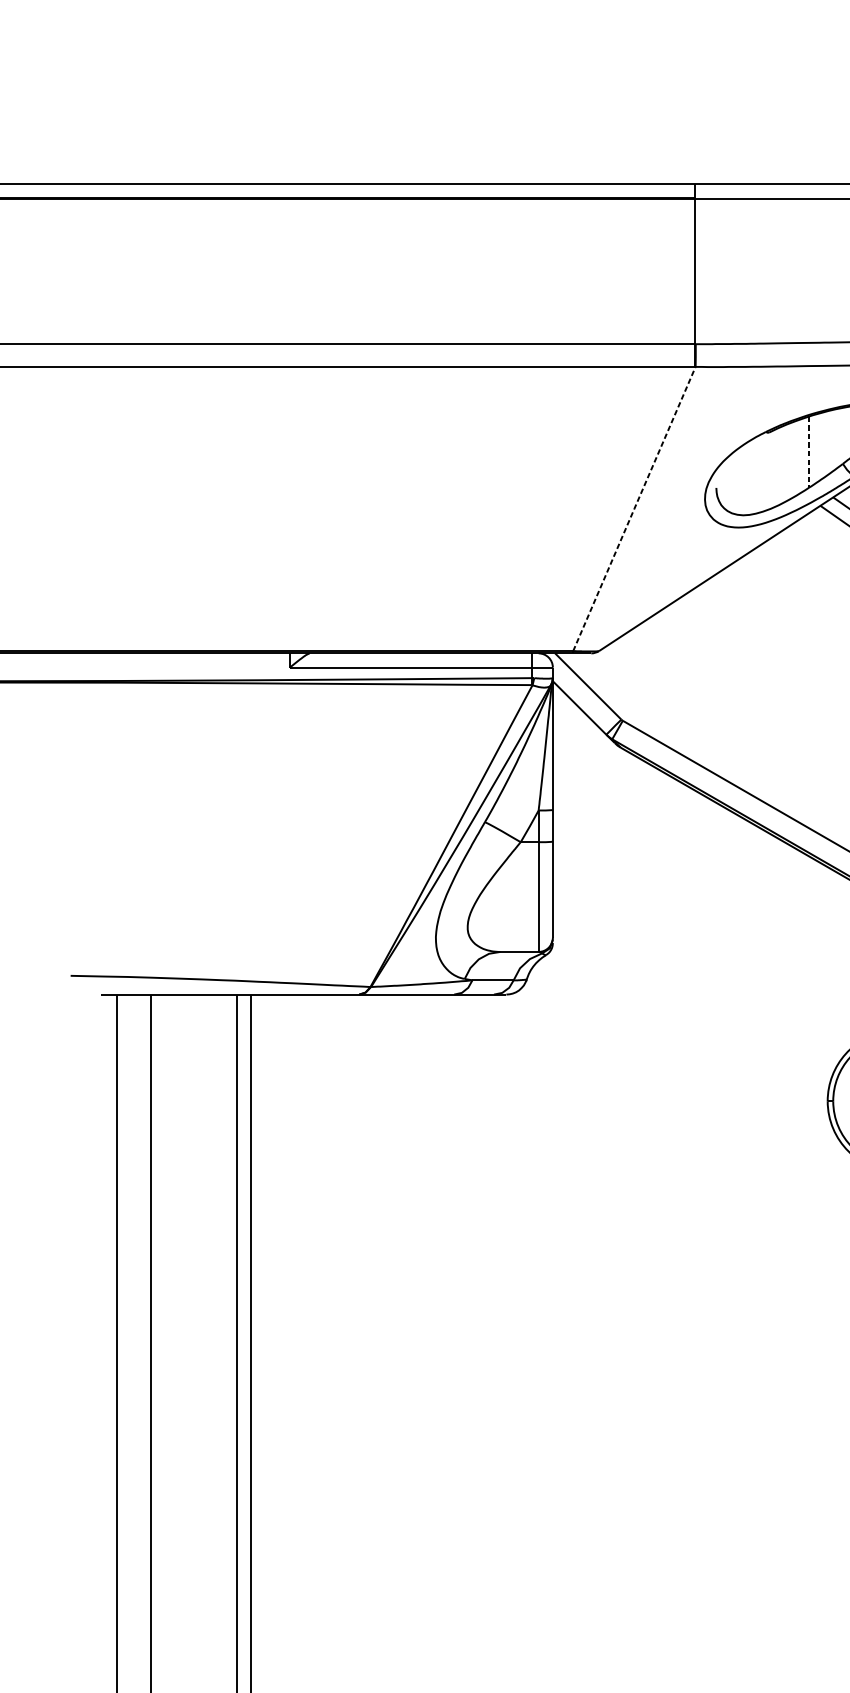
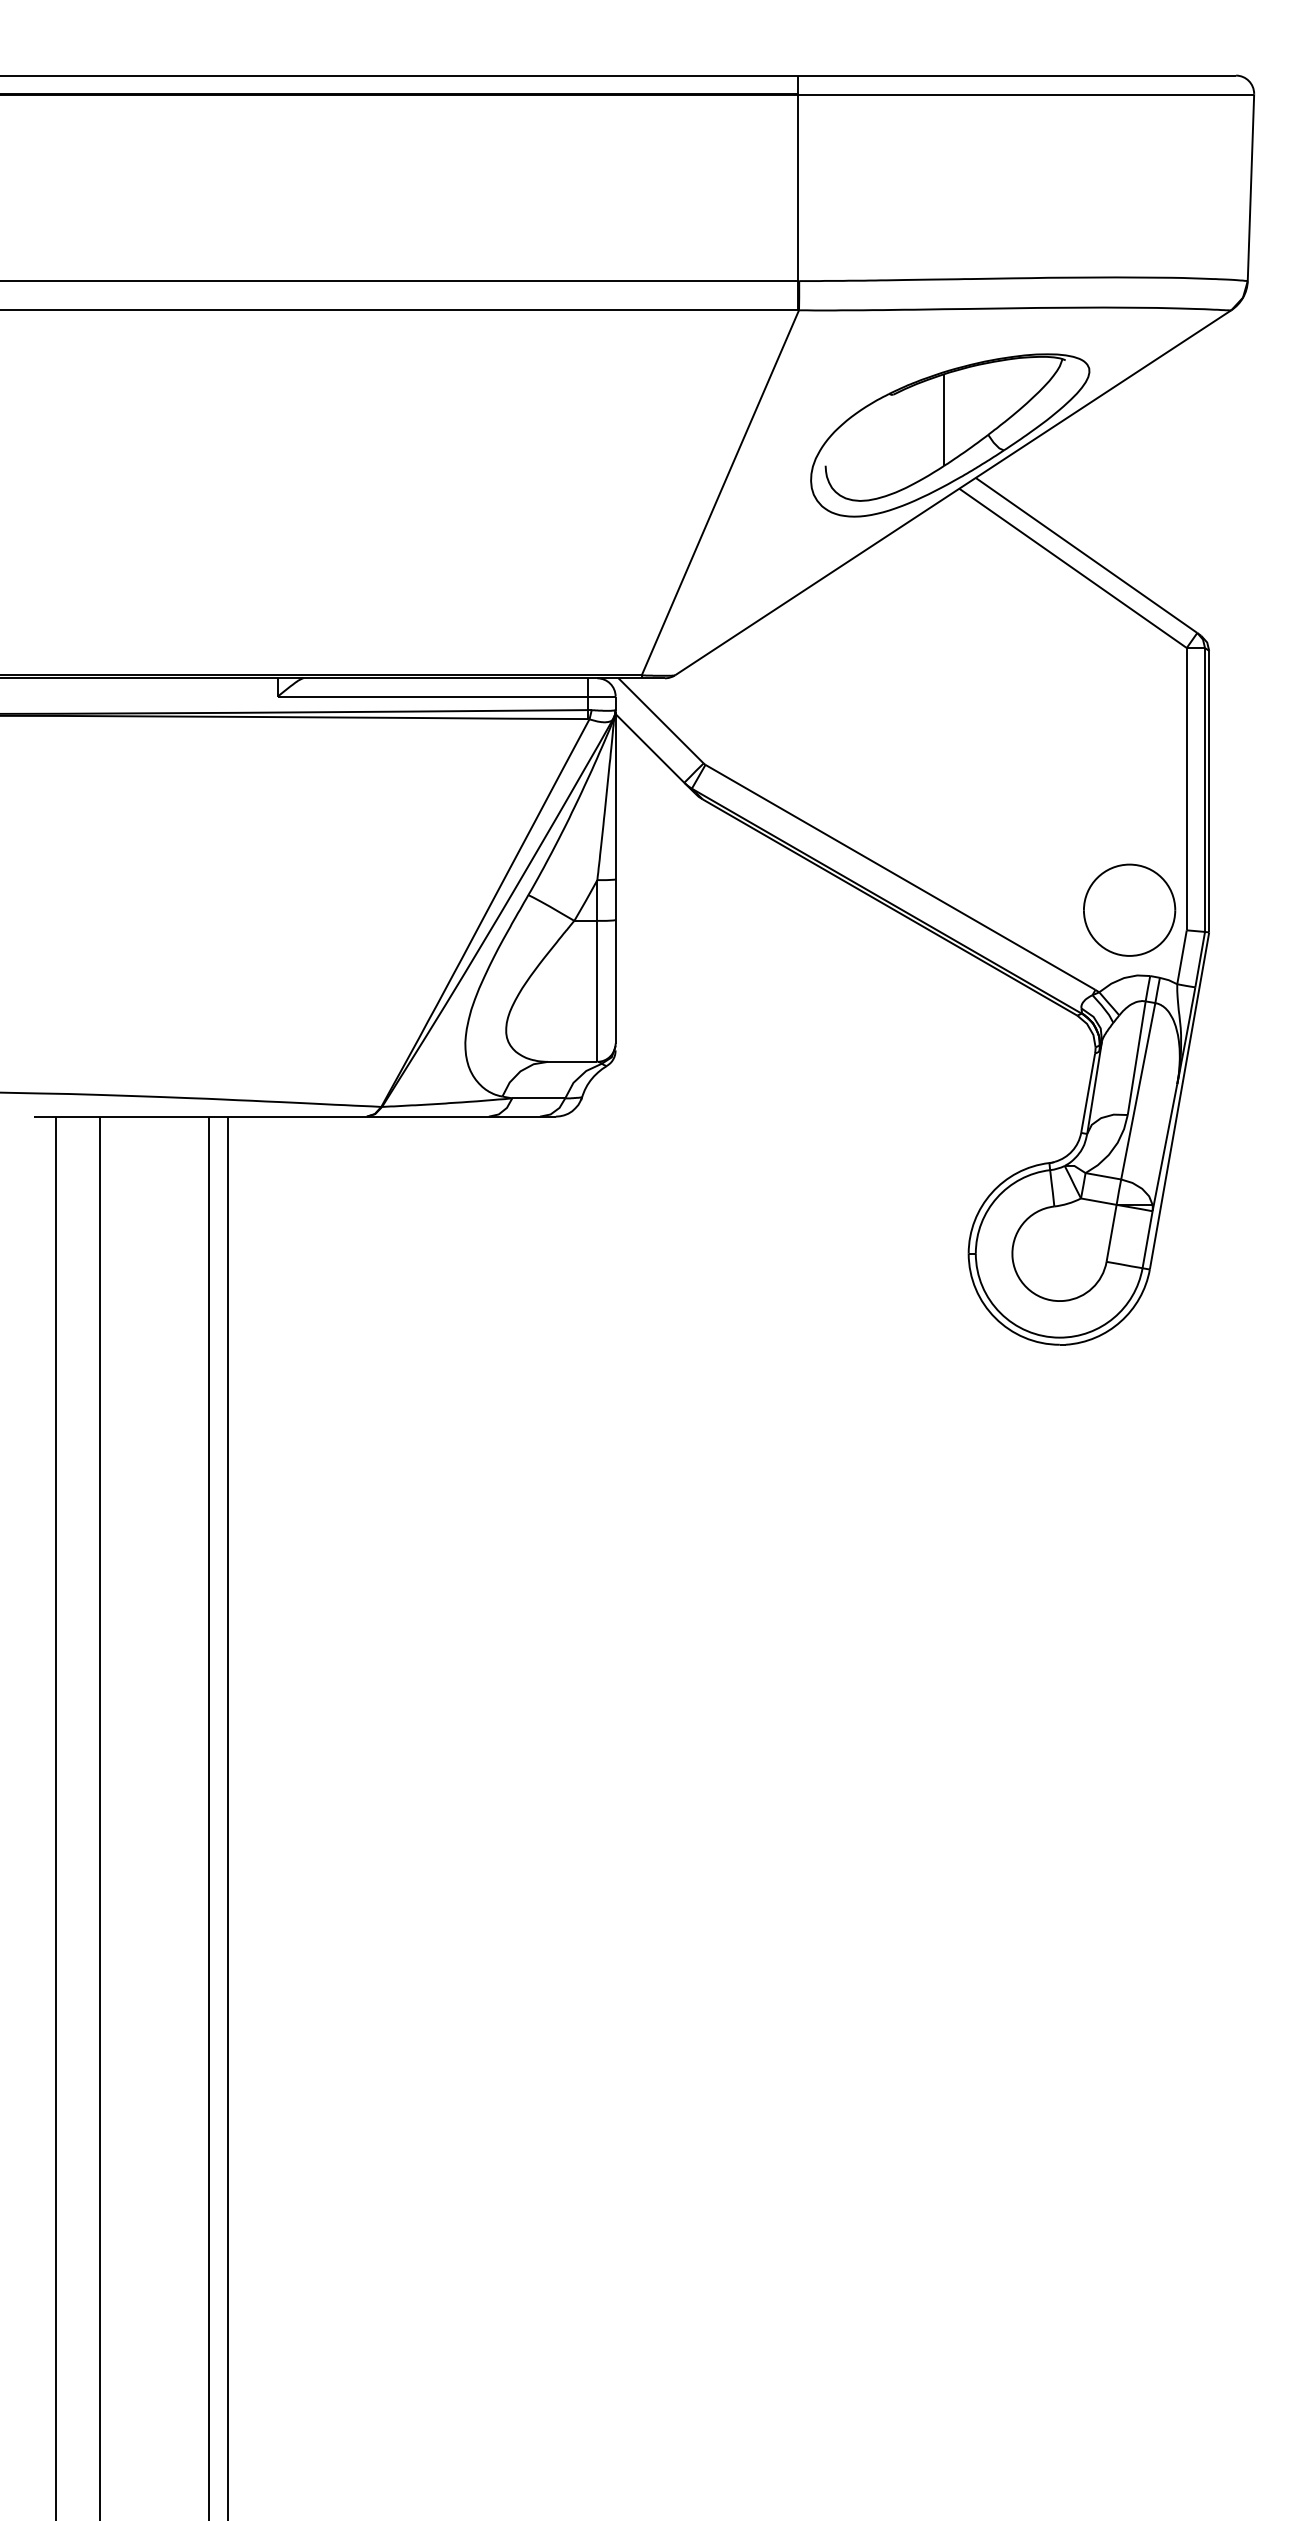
line: (808, 451) -> (944, 419), dashed -> solid
line: (634, 508) -> (720, 492), dashed -> solid

